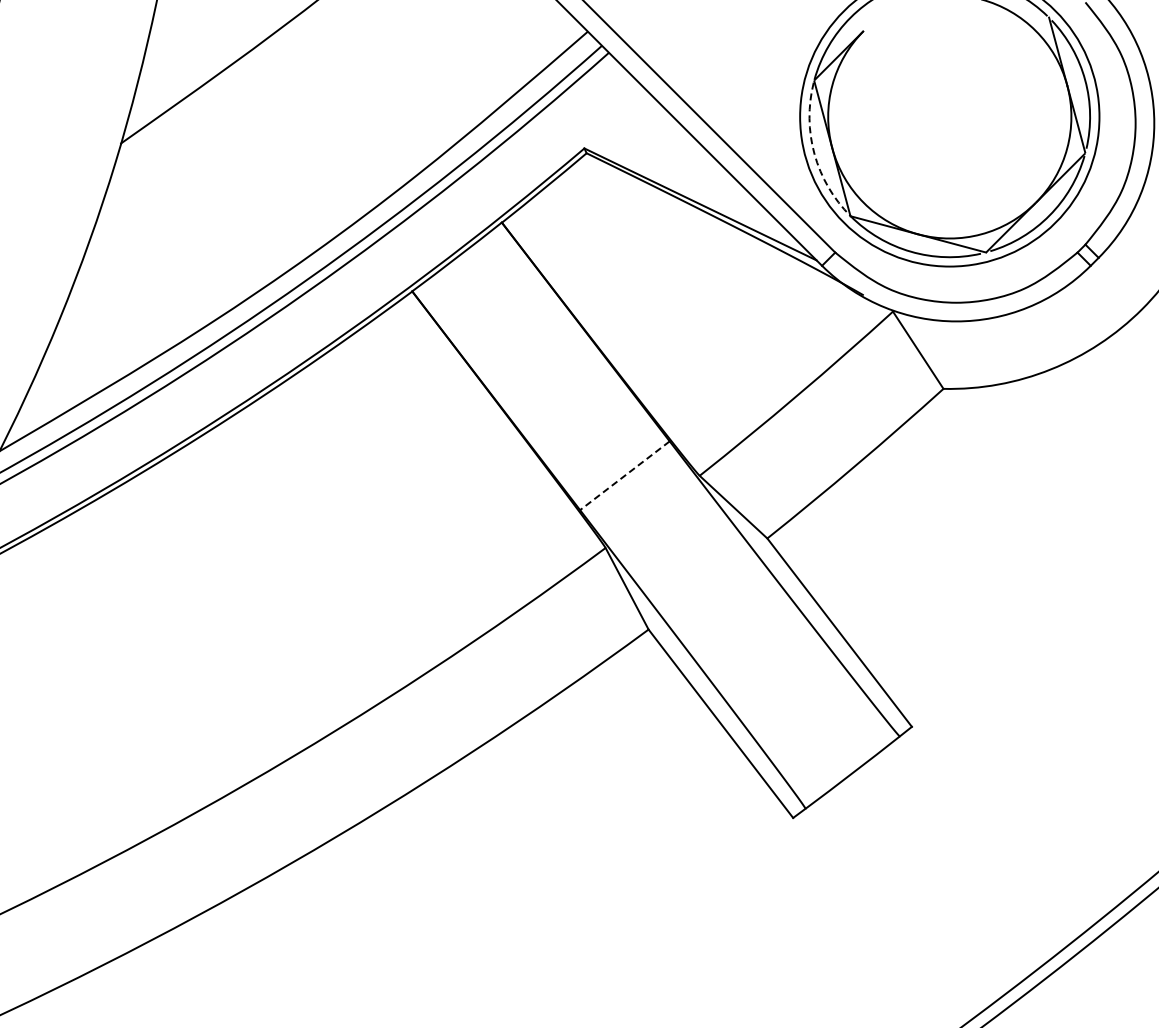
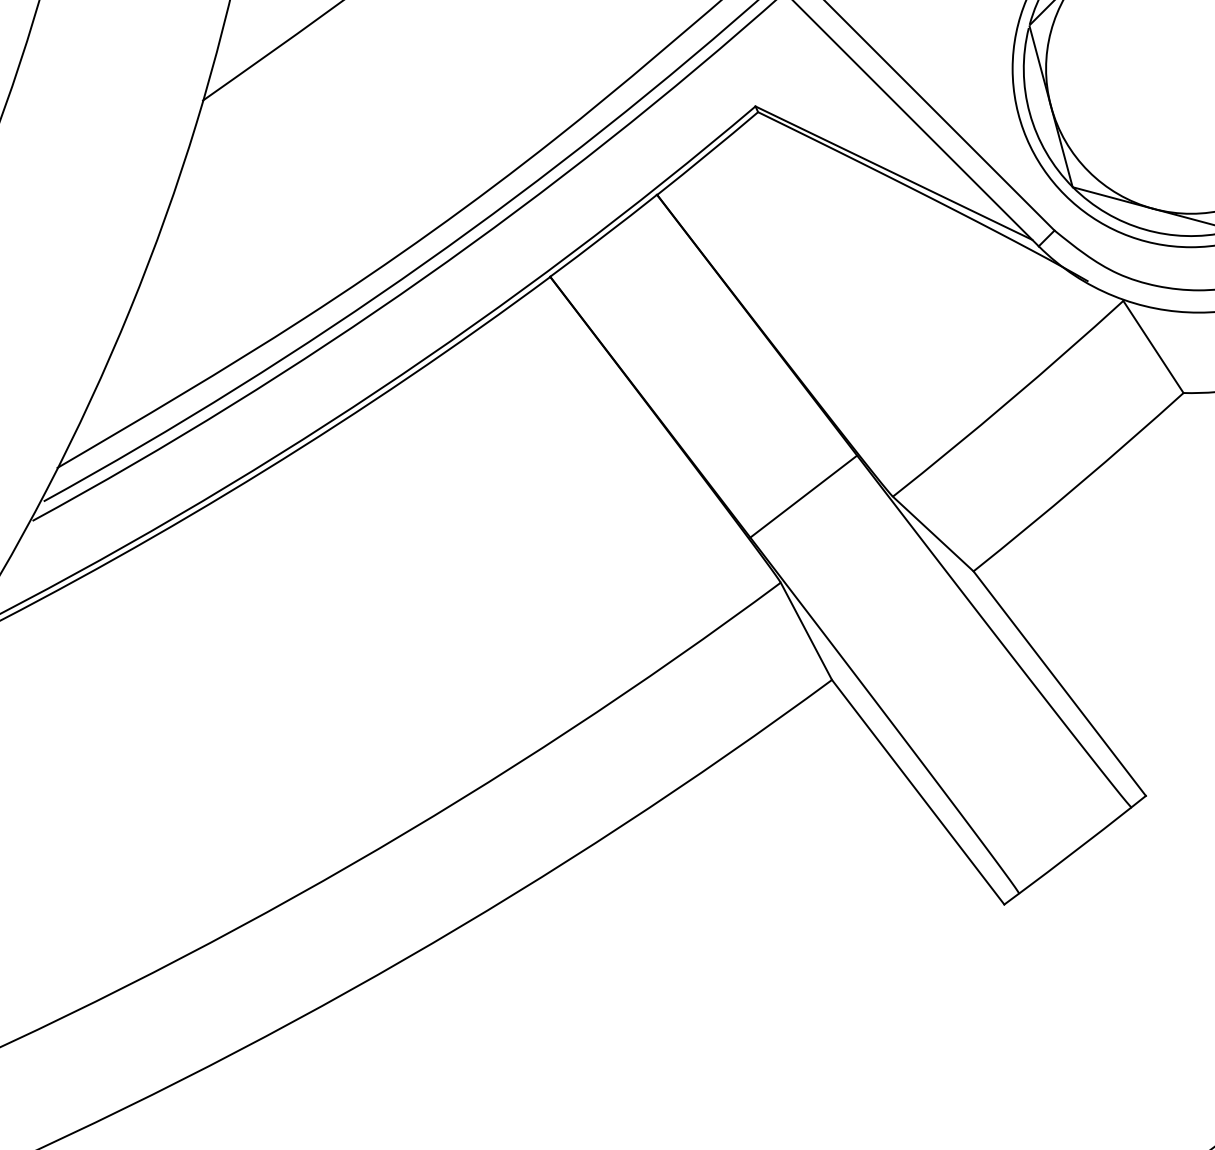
arc: (814, 154) -> (1029, 113), dashed -> solid
line: (624, 476) -> (803, 497), dashed -> solid

